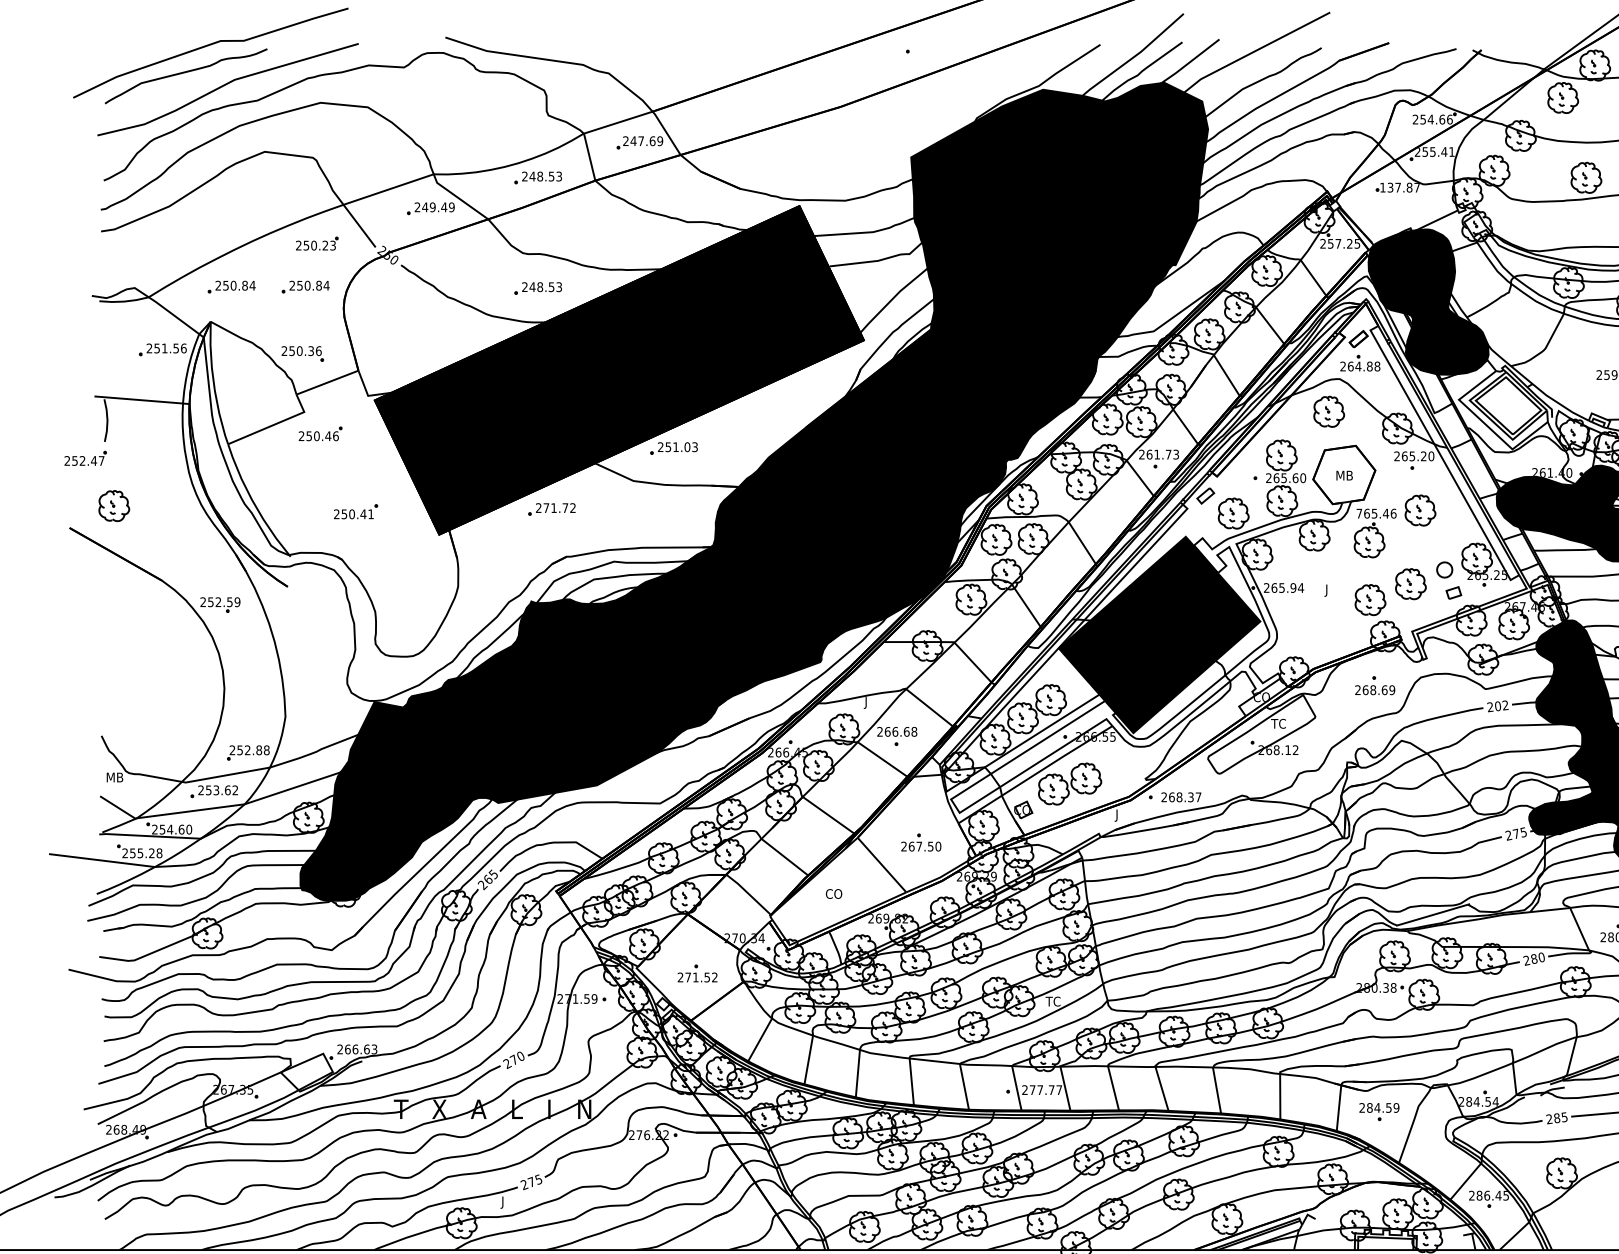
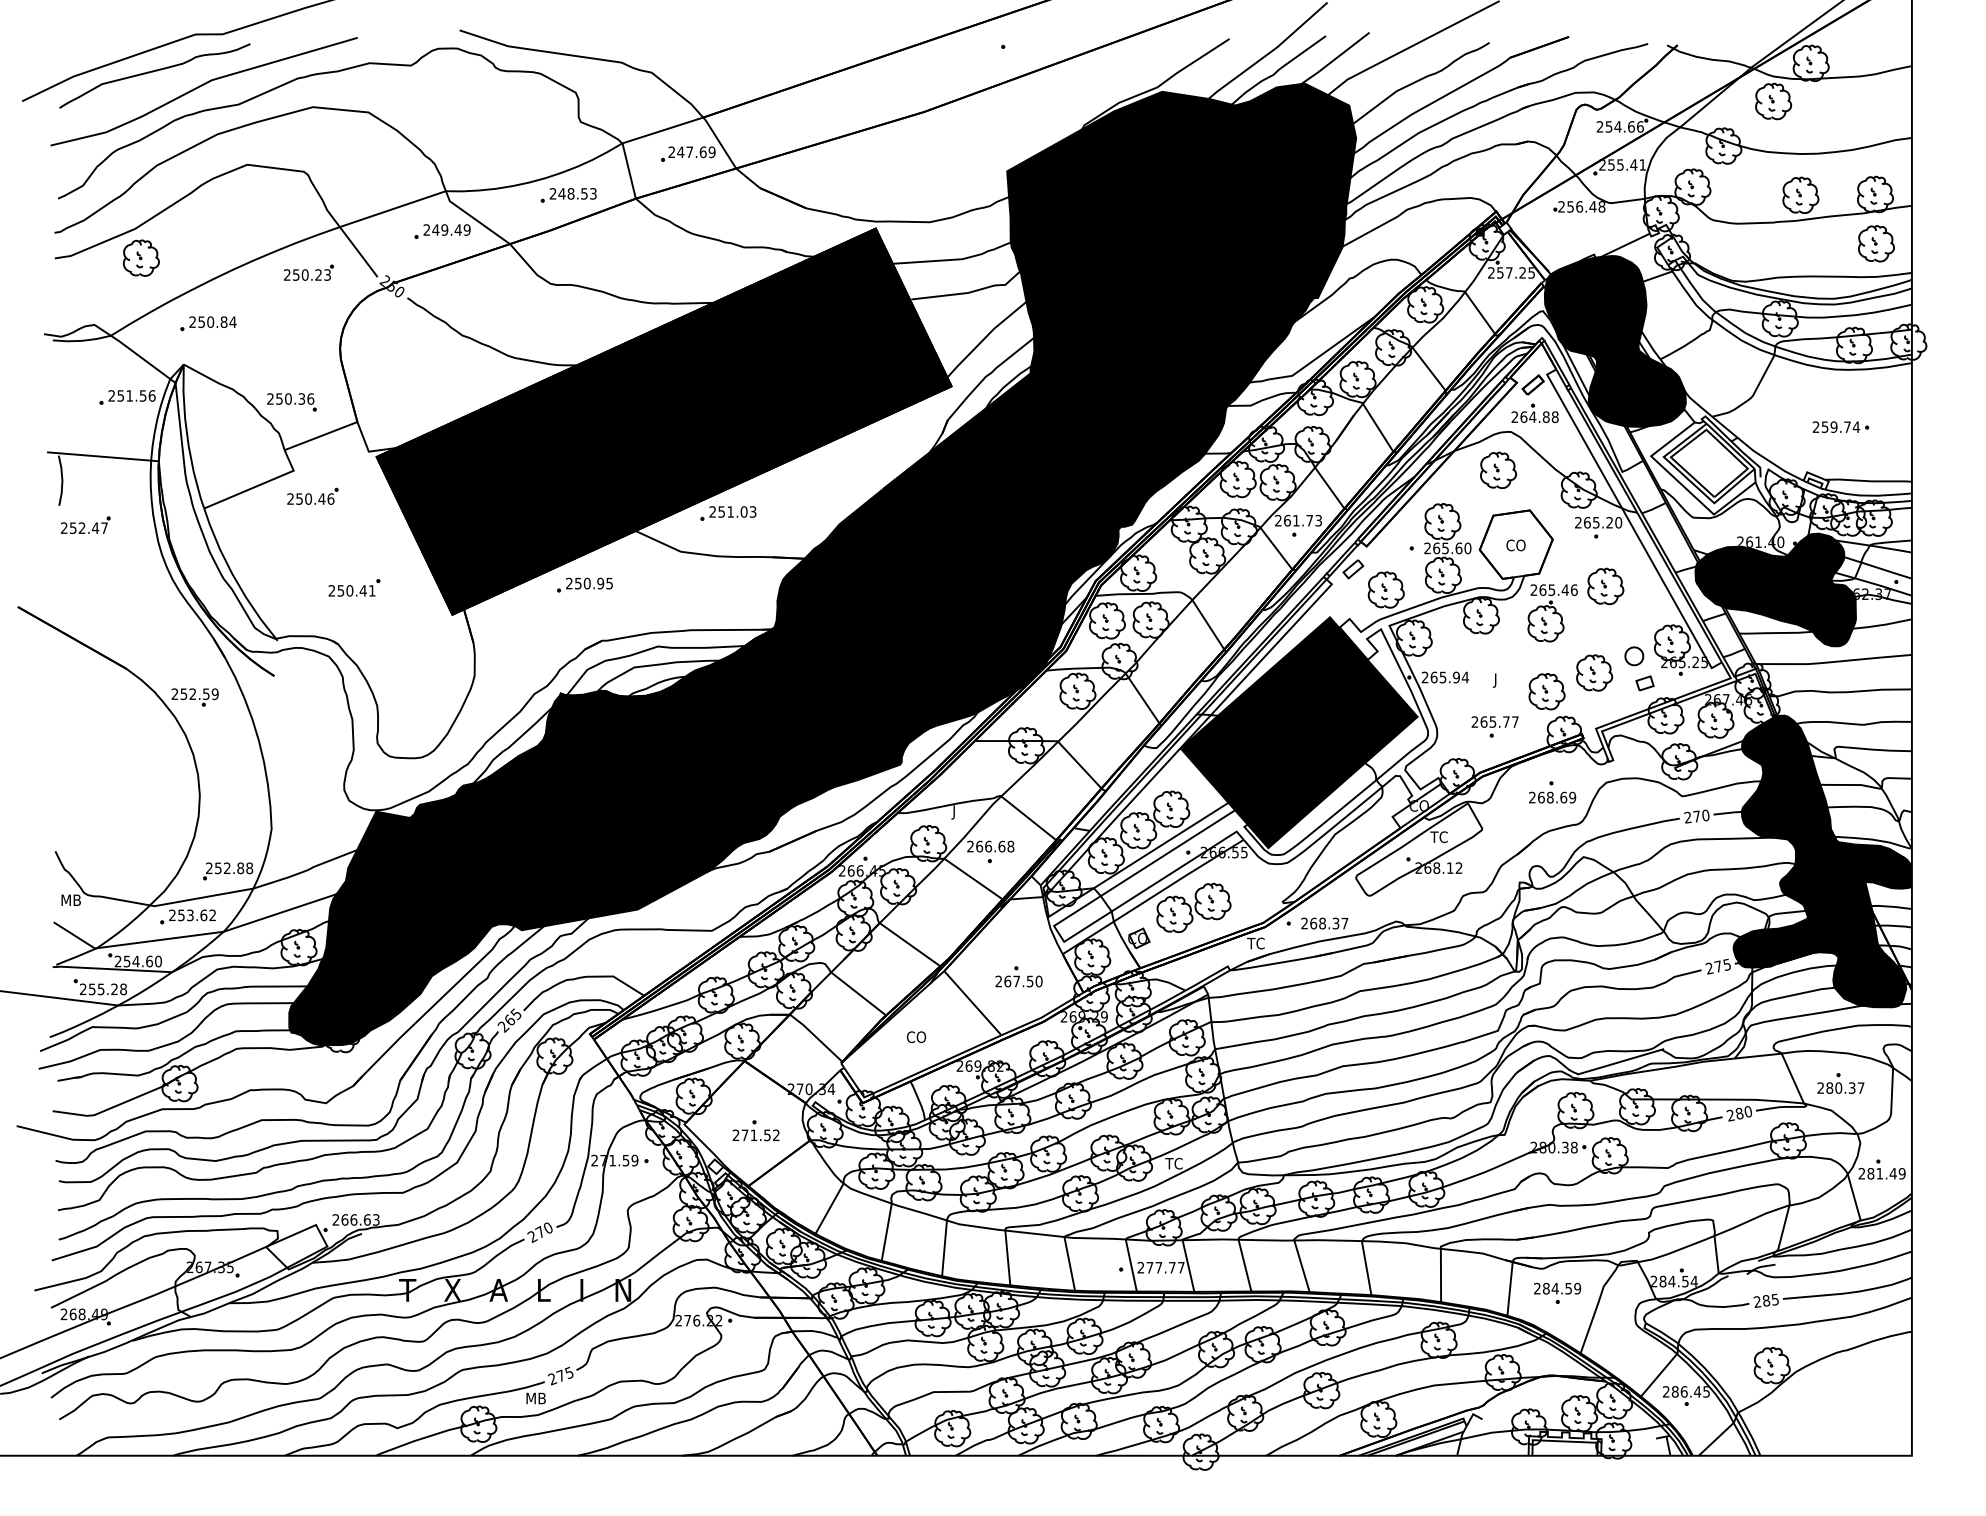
text: (1399, 187) -> (1581, 206), 137.87 -> 256.48
part: (305, 286) -> (295, 323), removed
part: (538, 288) -> (568, 325), removed
part: (85, 457) -> (85, 524), moved
text: (1344, 475) -> (1516, 545), MB -> CO
part: (113, 505) -> (140, 257), moved
text: (559, 508) -> (593, 583), 271.72 -> 250.95
text: (1358, 513) -> (1533, 589), 765.46 -> 265.46
part: (1325, 629) -> (1494, 726), added
text: (1501, 706) -> (1701, 816), 202 -> 270
text: (1122, 815) -> (1255, 944), J -> TC
text: (509, 1202) -> (534, 1399), J -> MB

